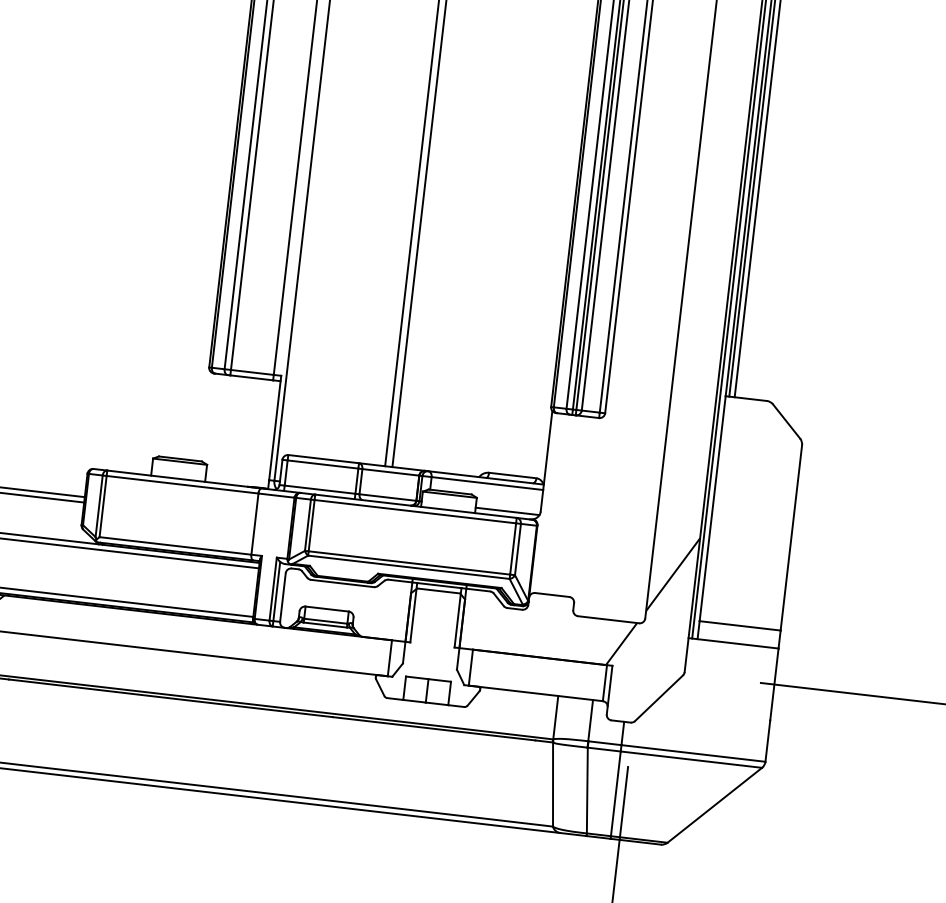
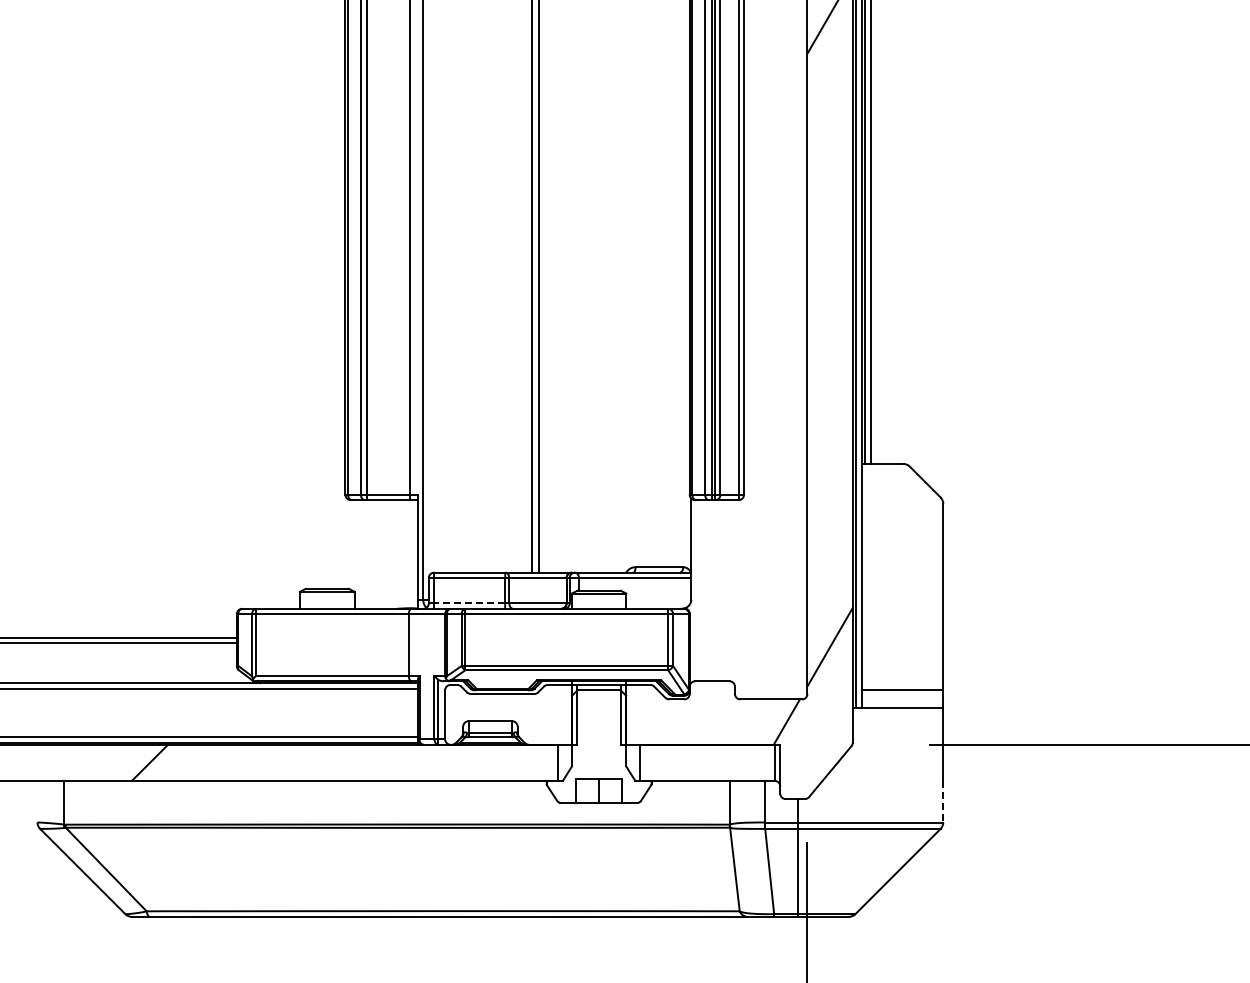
line: (319, 489) -> (469, 603), solid -> dashed
line: (507, 511) -> (658, 603), removed
line: (768, 740) -> (943, 801), solid -> dashed

